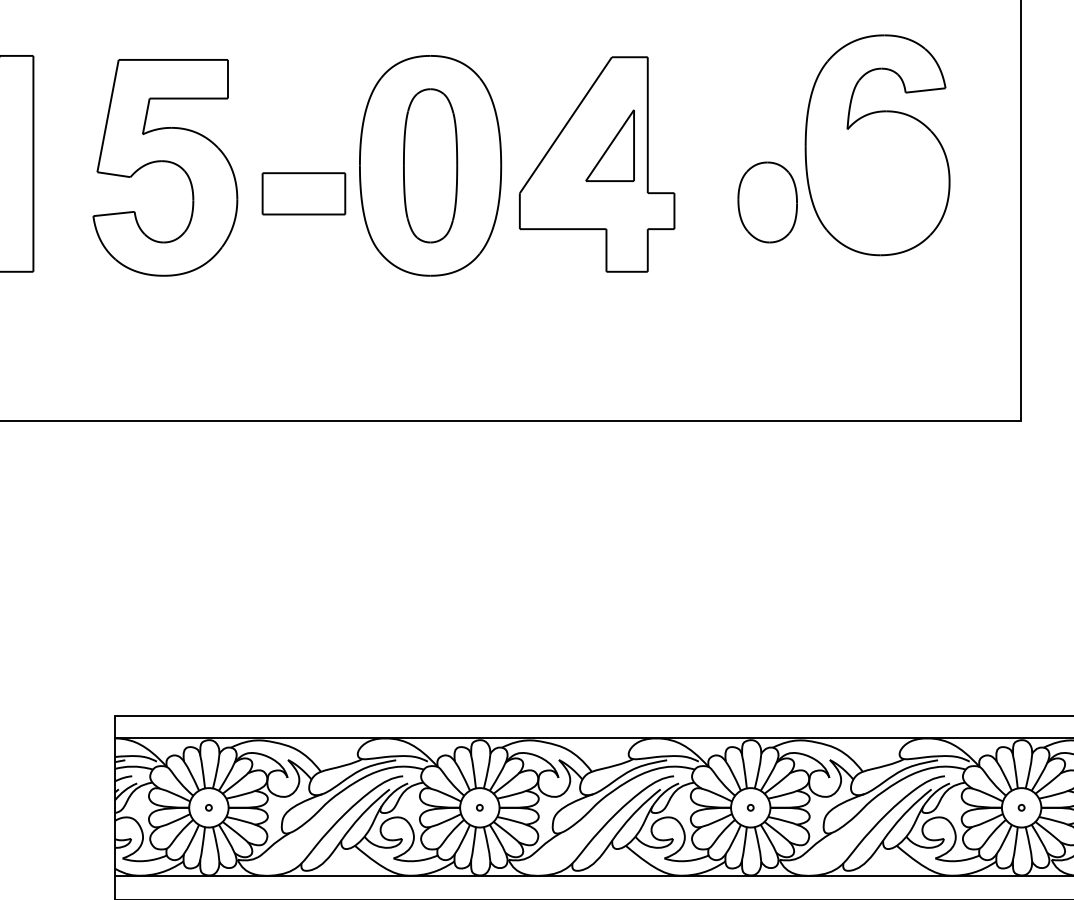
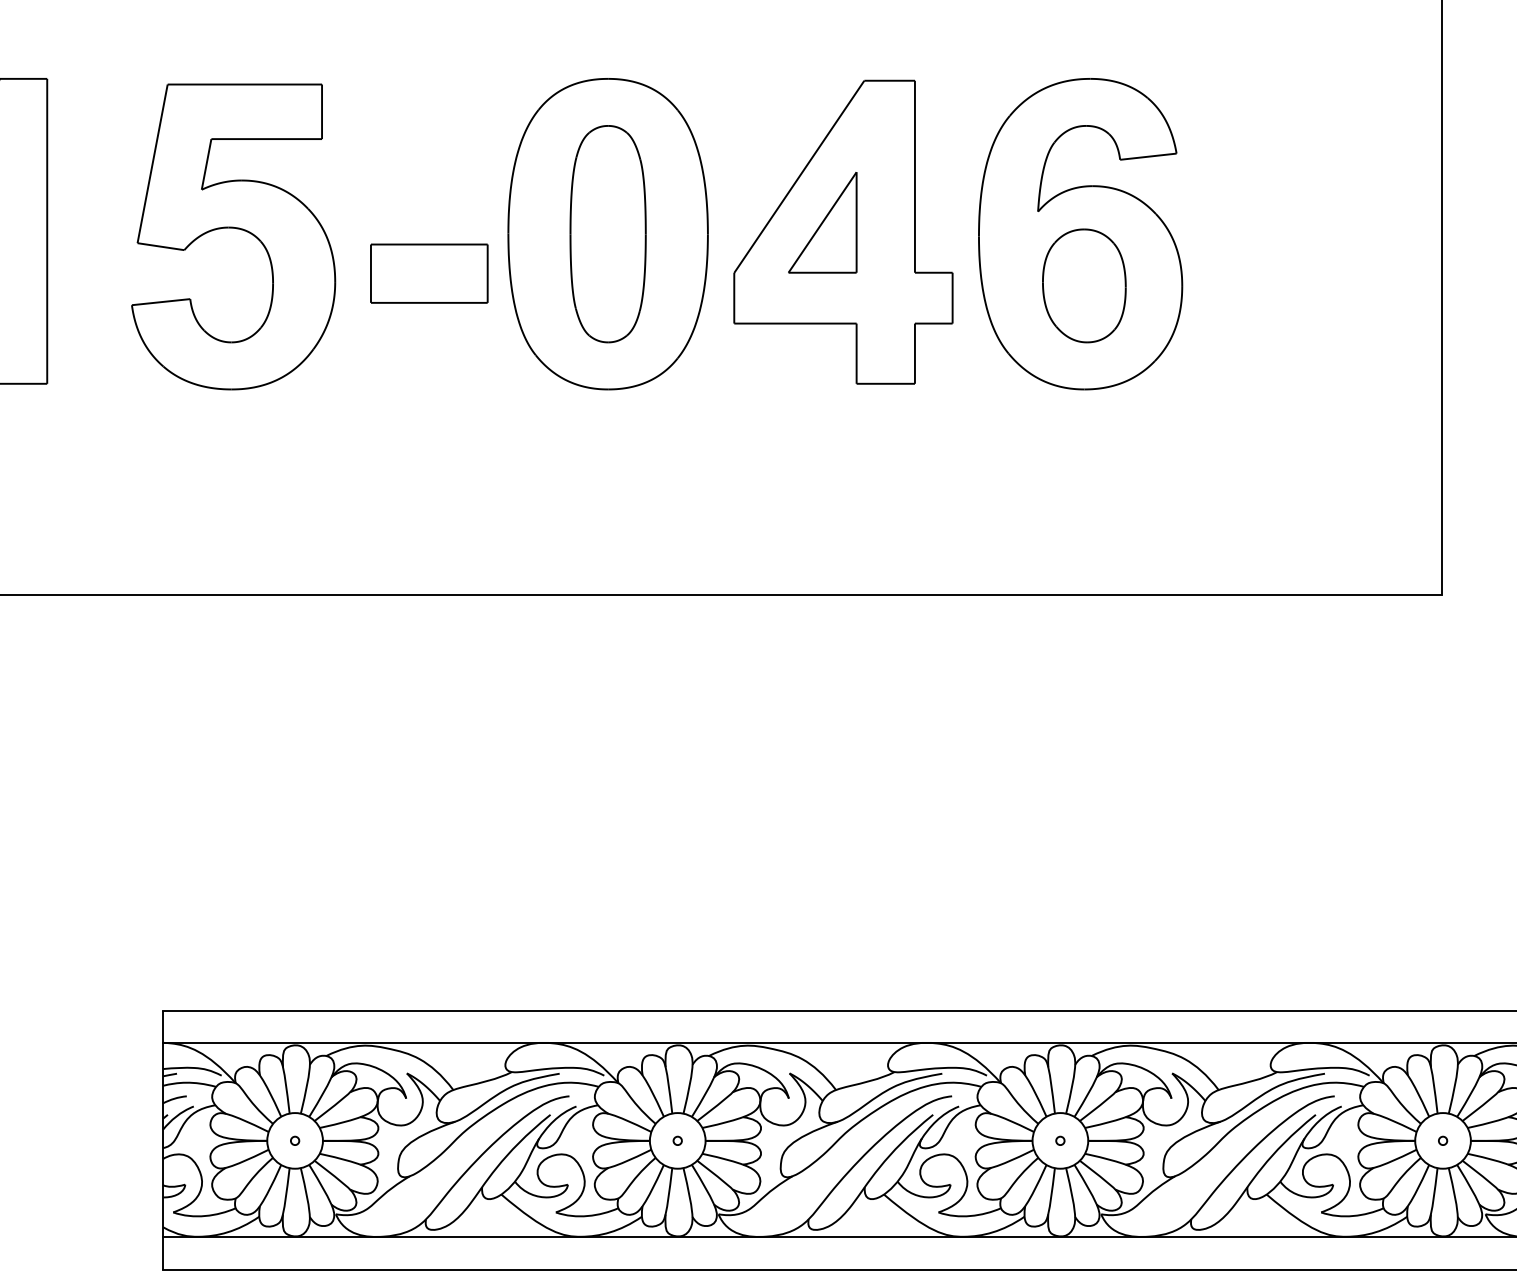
part: (609, 145) -> (822, 222), moved
part: (877, 145) -> (1080, 234), moved

